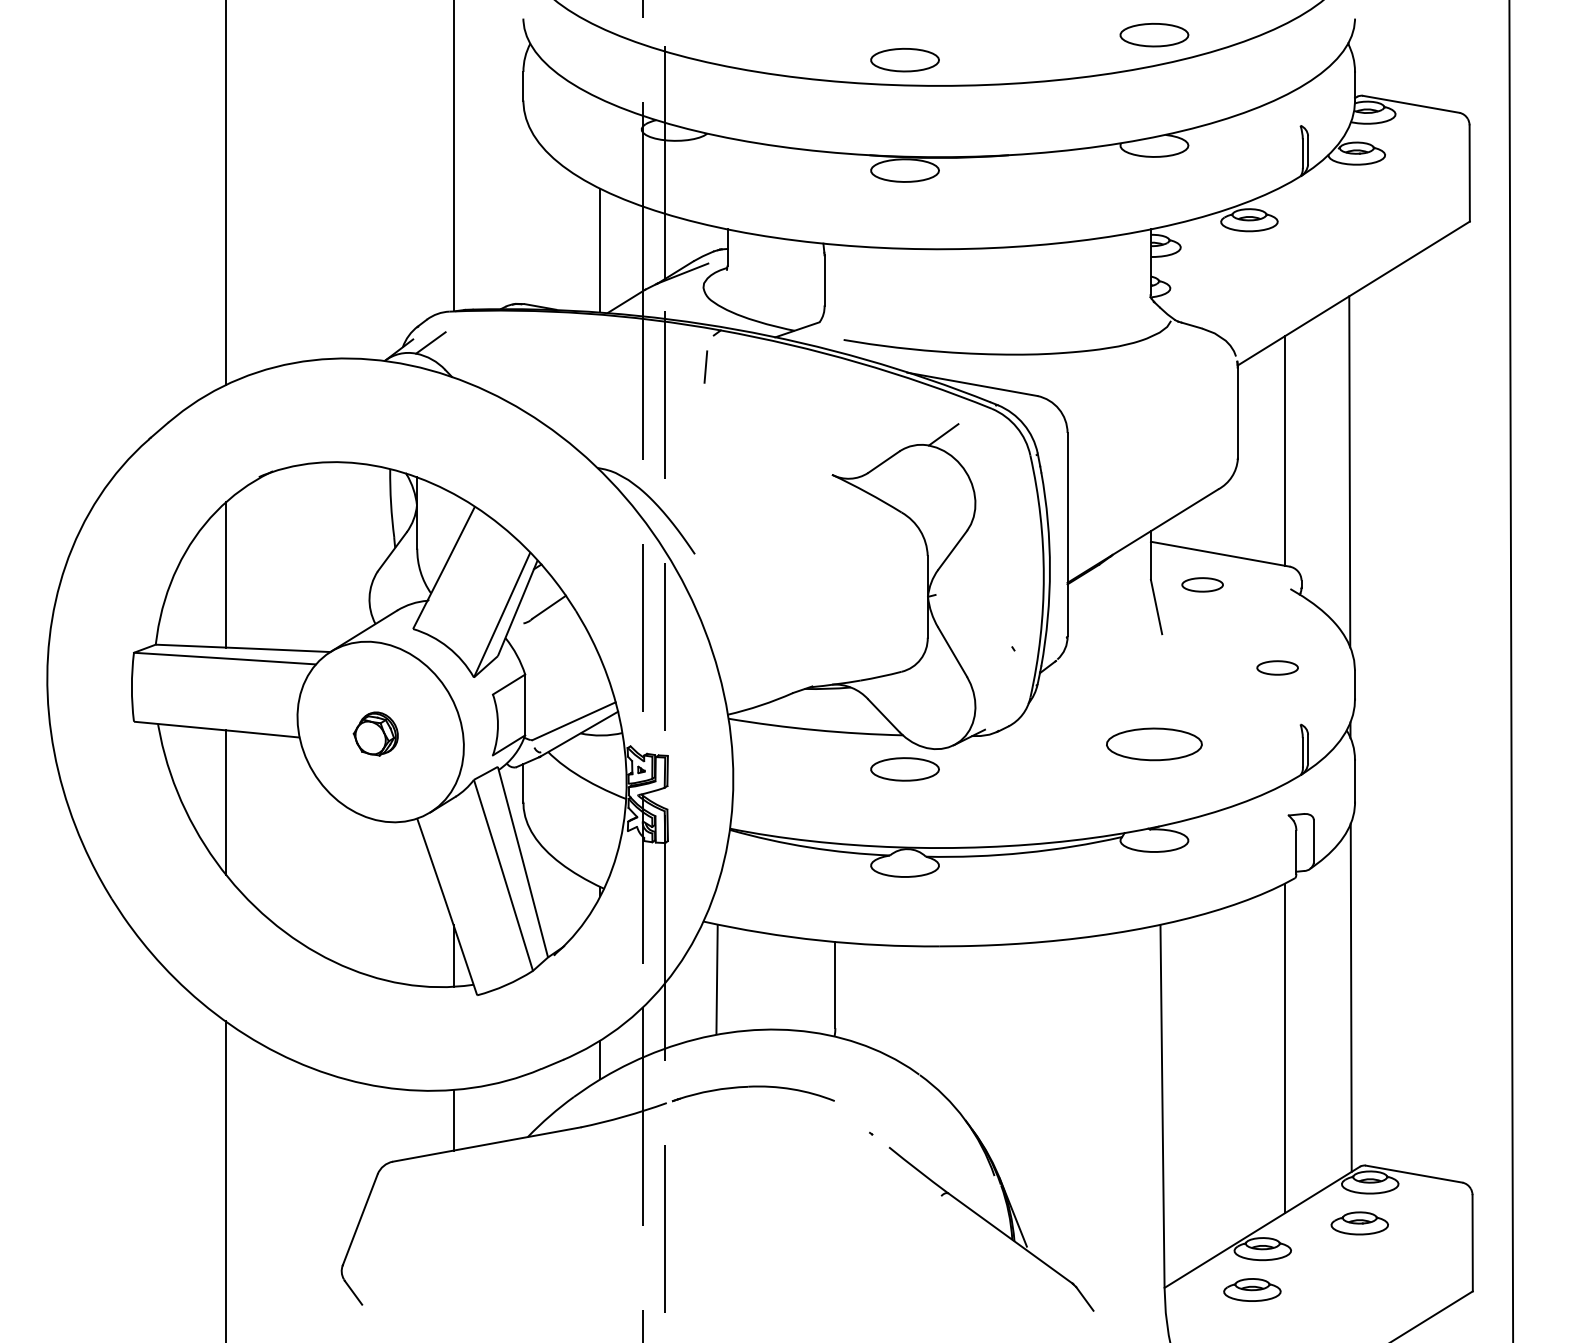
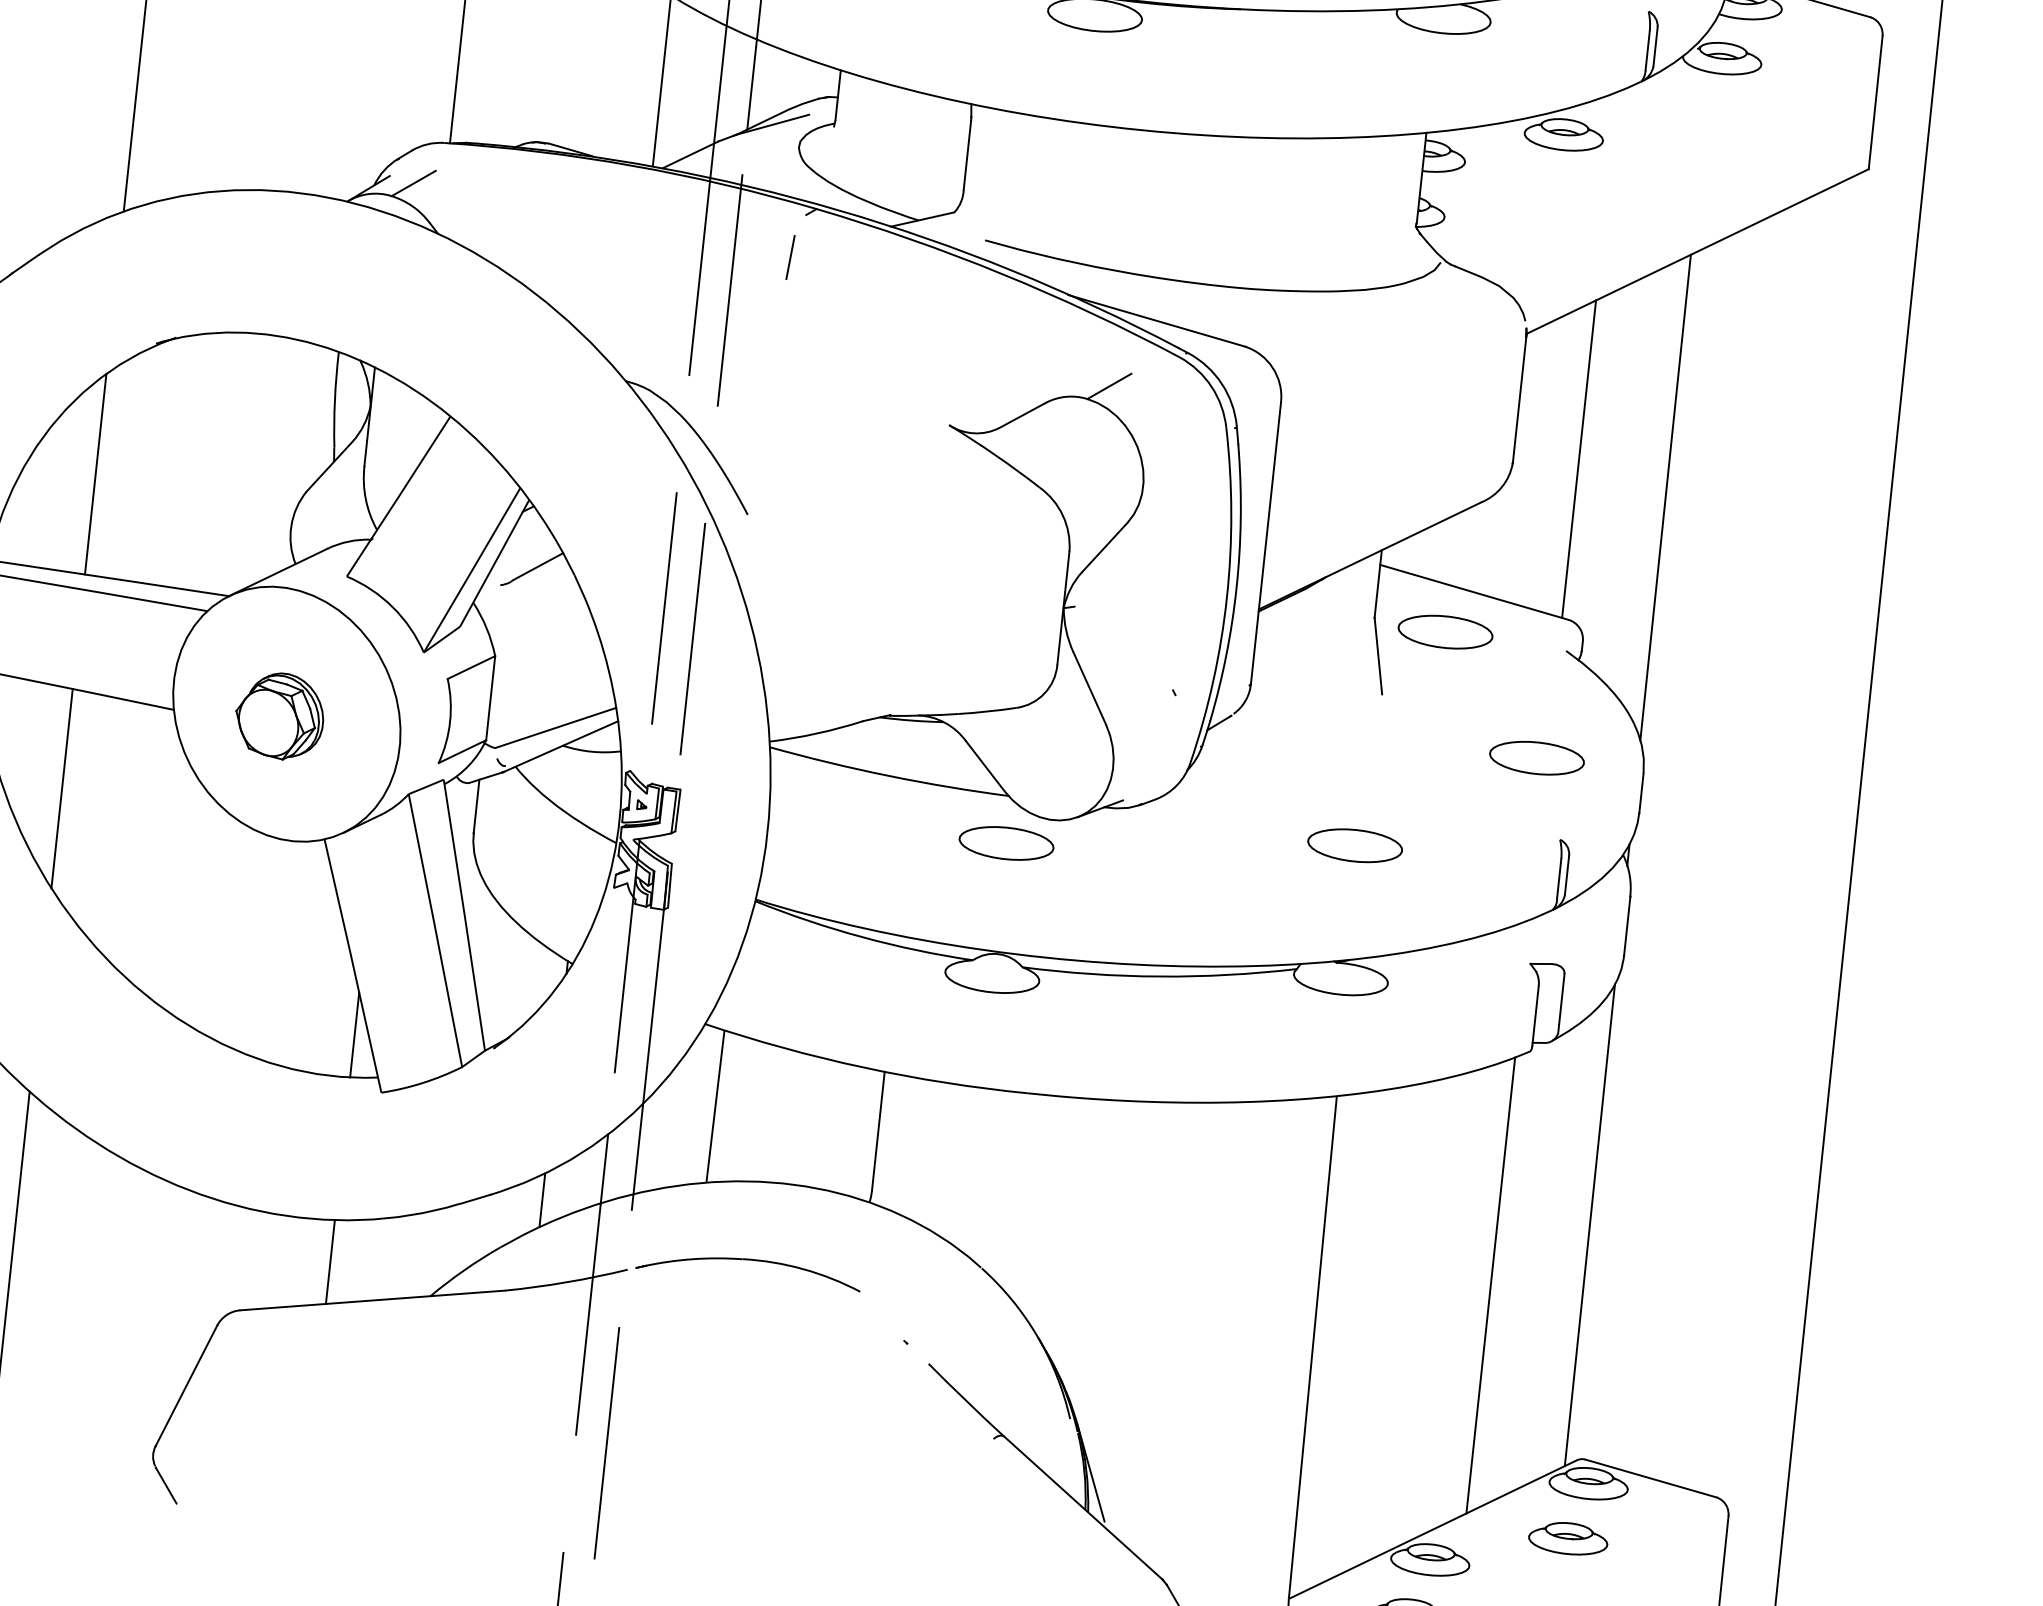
part: (1202, 584) -> (1445, 631), size x1.67
part: (1277, 667) -> (1536, 757), size x1.67
part: (375, 733) -> (279, 715), size x1.43
part: (1154, 744) -> (1355, 845), size x0.71

